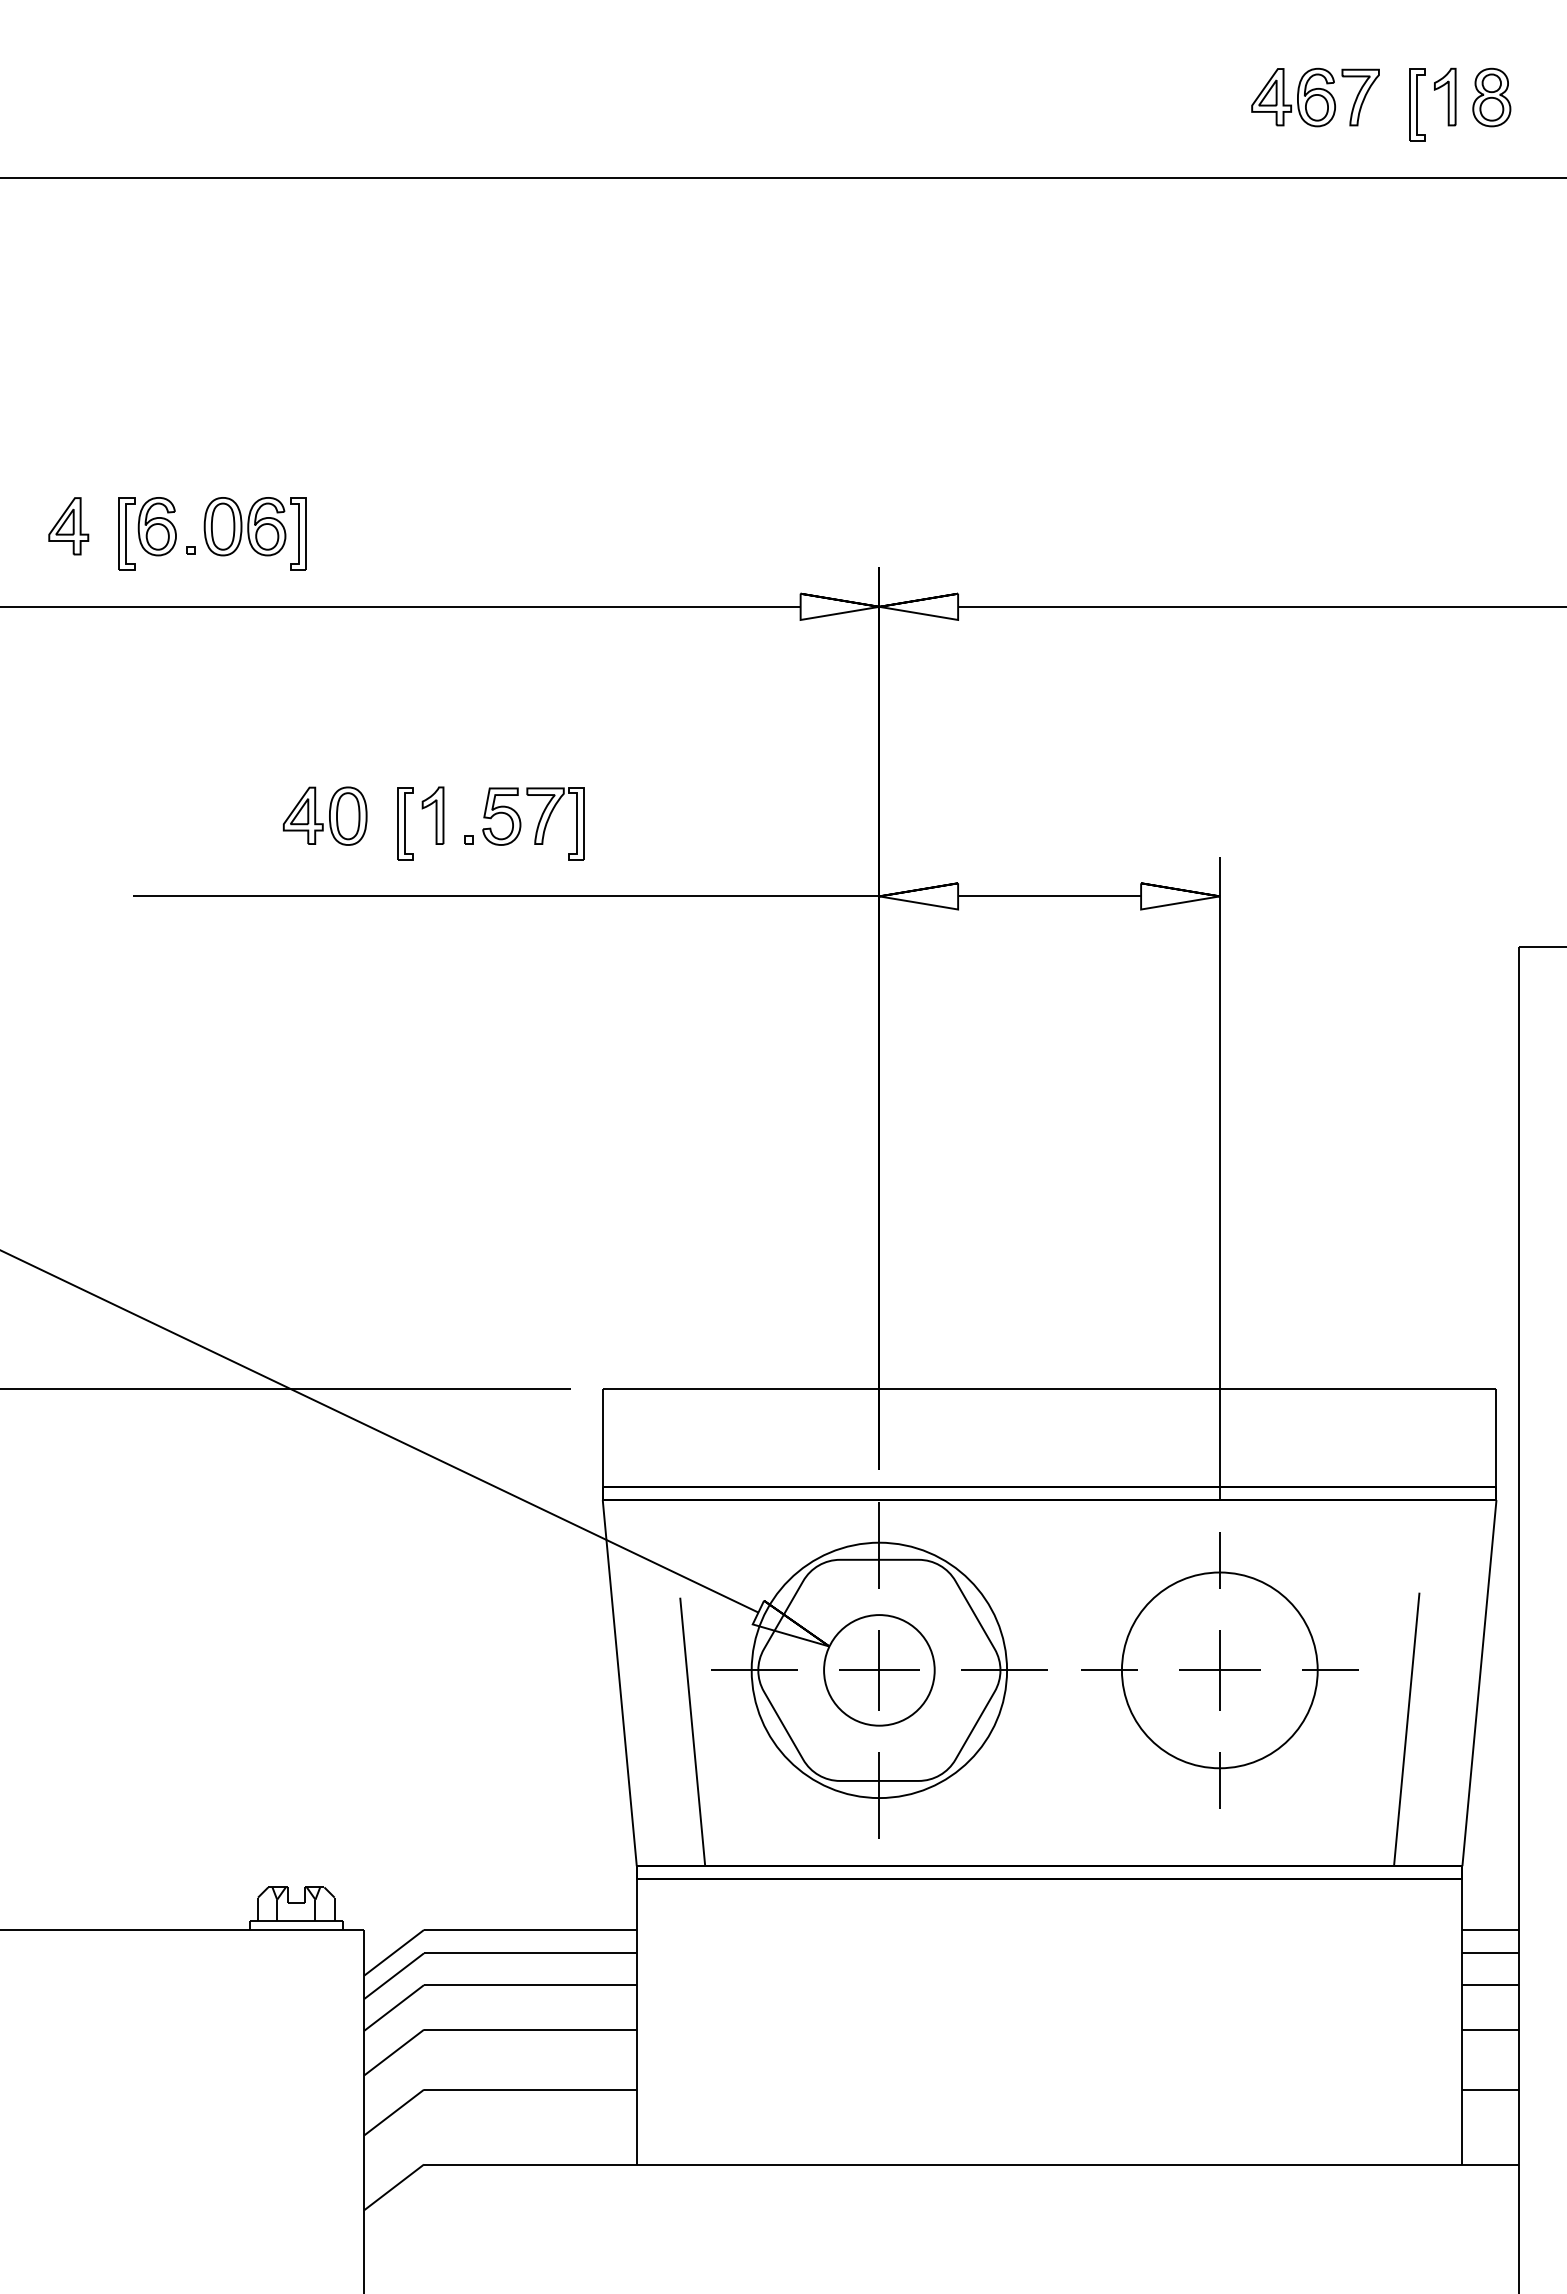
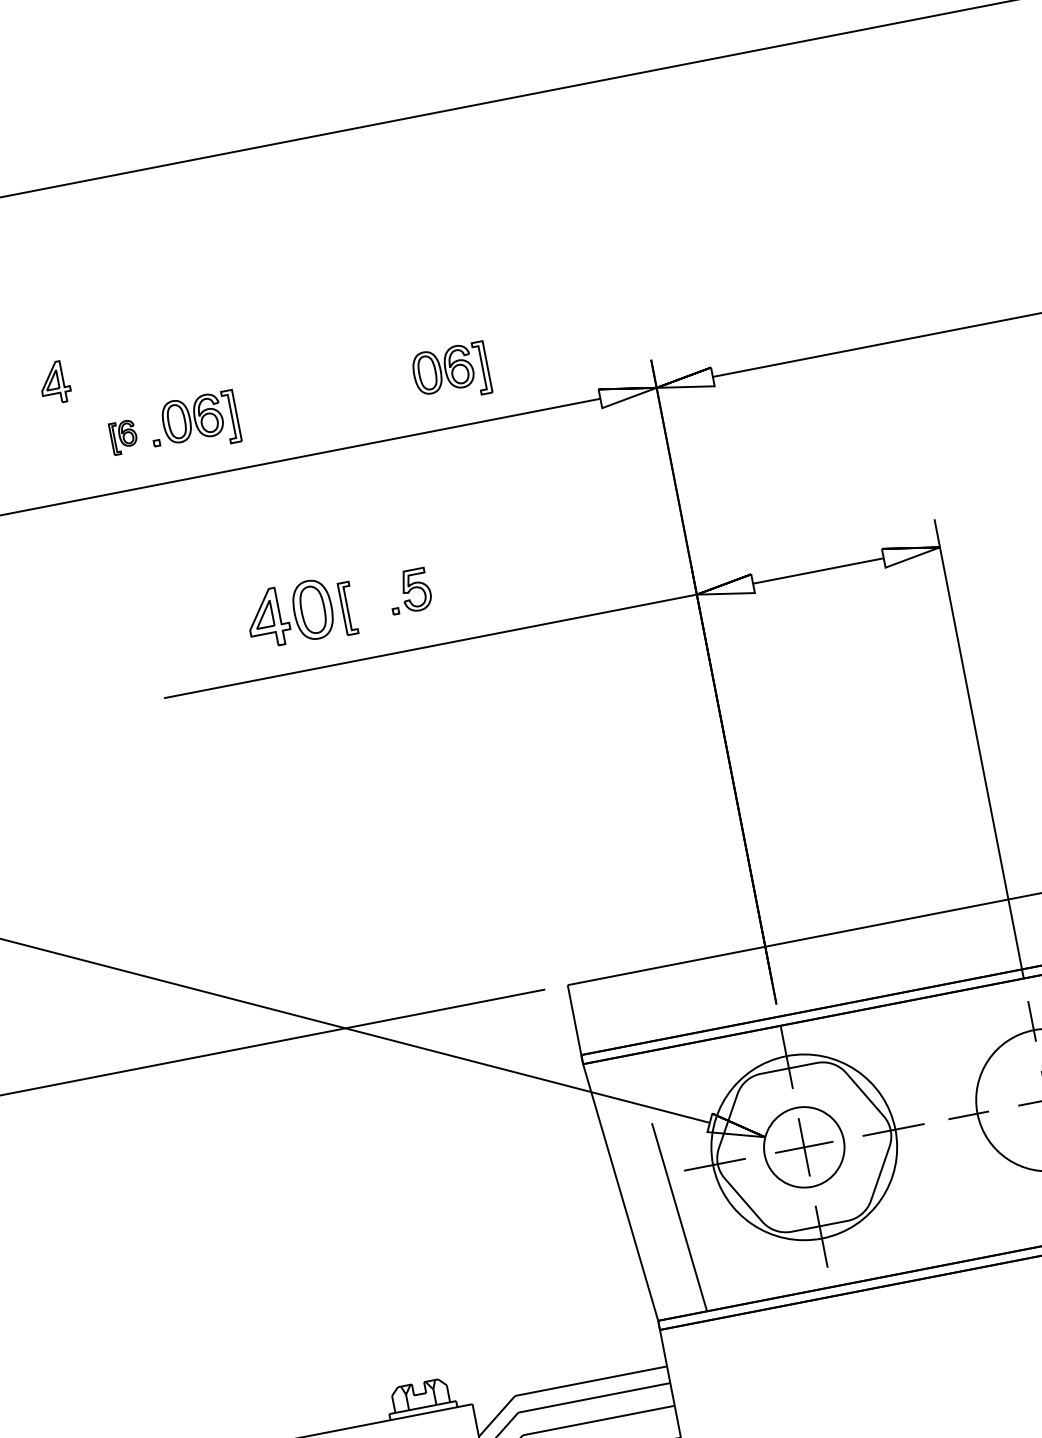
part: (68, 526) -> (54, 383), moved
part: (147, 533) -> (123, 437), size x0.6
part: (605, 533) -> (450, 373), added
part: (324, 815) -> (289, 613), size x1.4
part: (432, 815) -> (366, 598), removed
part: (549, 819) -> (450, 585), removed

